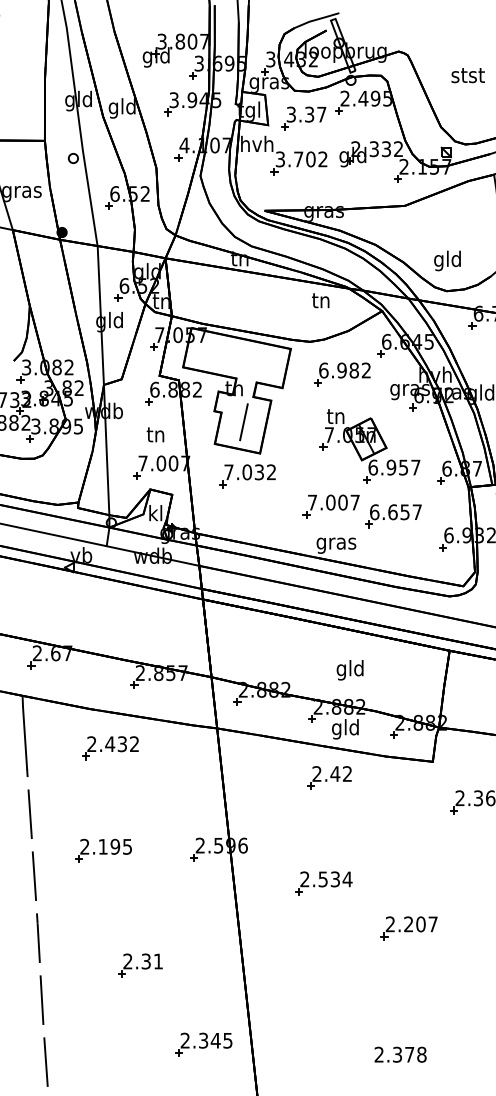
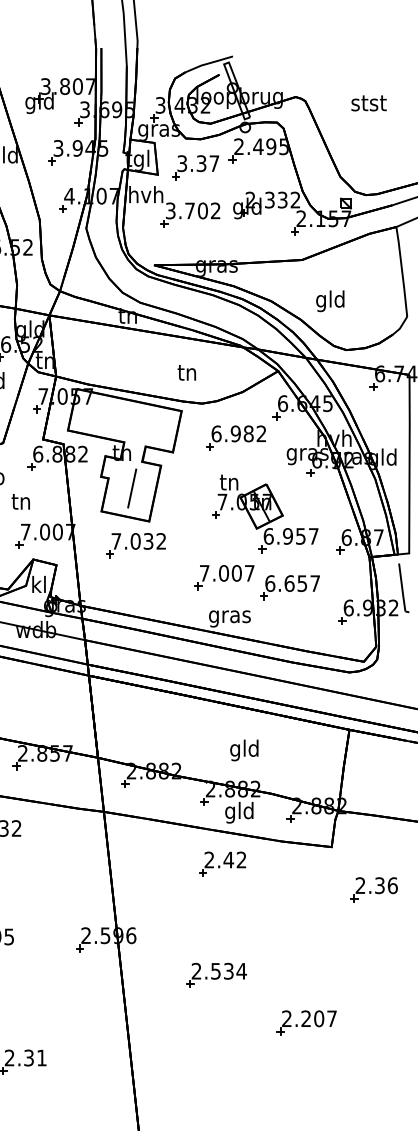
text: (467, 75) -> (368, 103), moved
text: (447, 260) -> (330, 300), moved
text: (320, 300) -> (186, 372), moved
text: (155, 434) -> (20, 501), moved

